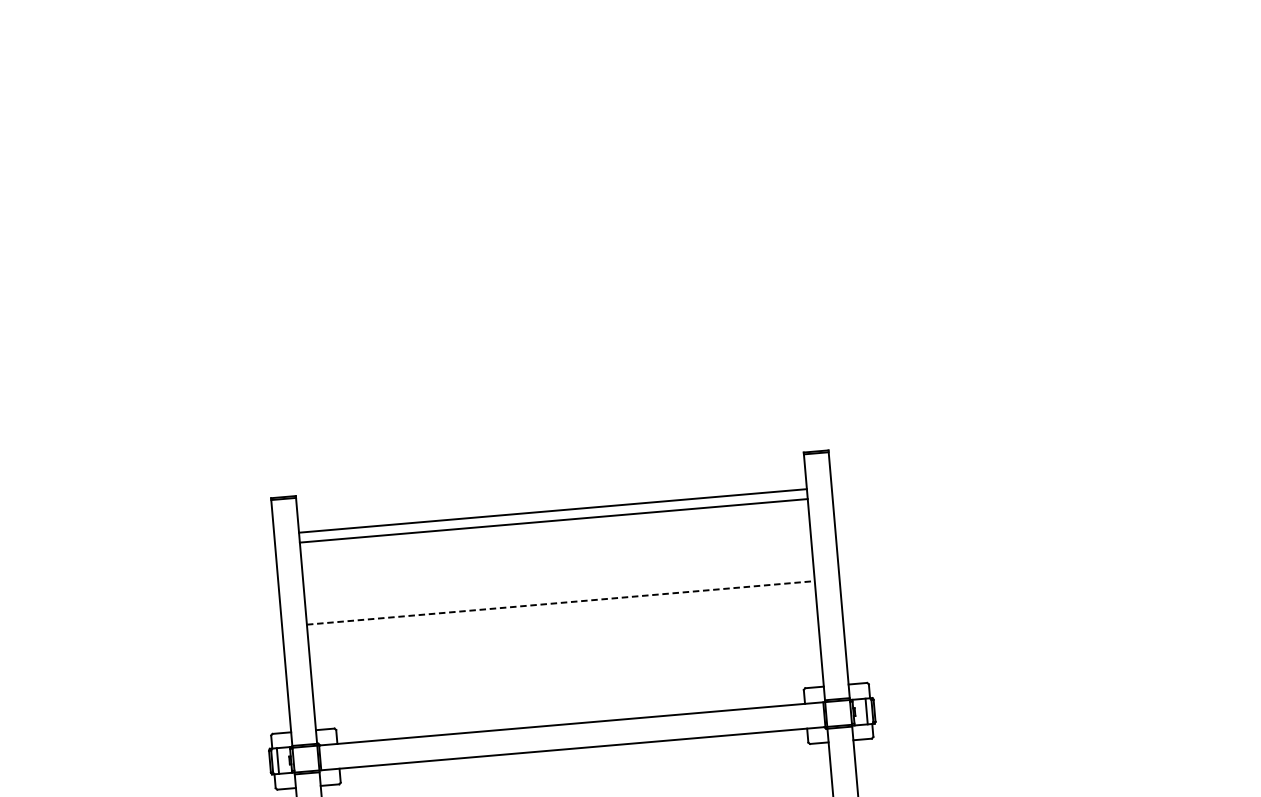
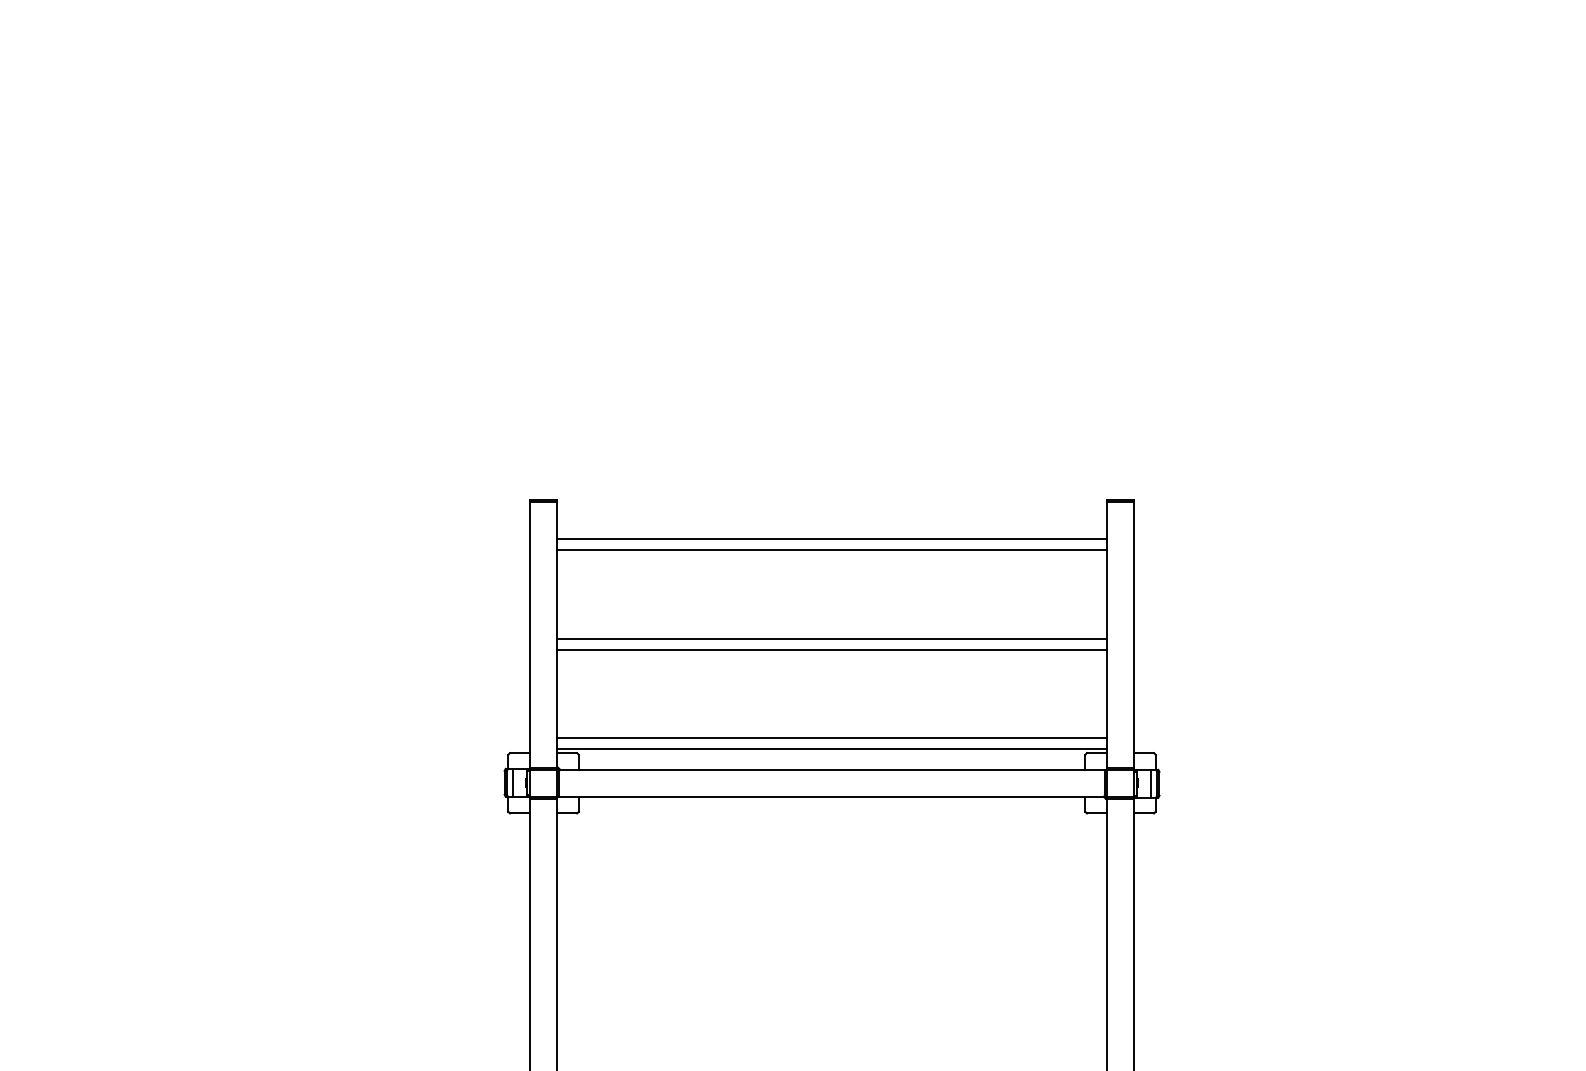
line: (561, 602) -> (832, 638), dashed -> solid
line: (561, 612) -> (831, 649), added
line: (568, 694) -> (831, 738), added
line: (569, 705) -> (831, 749), added

